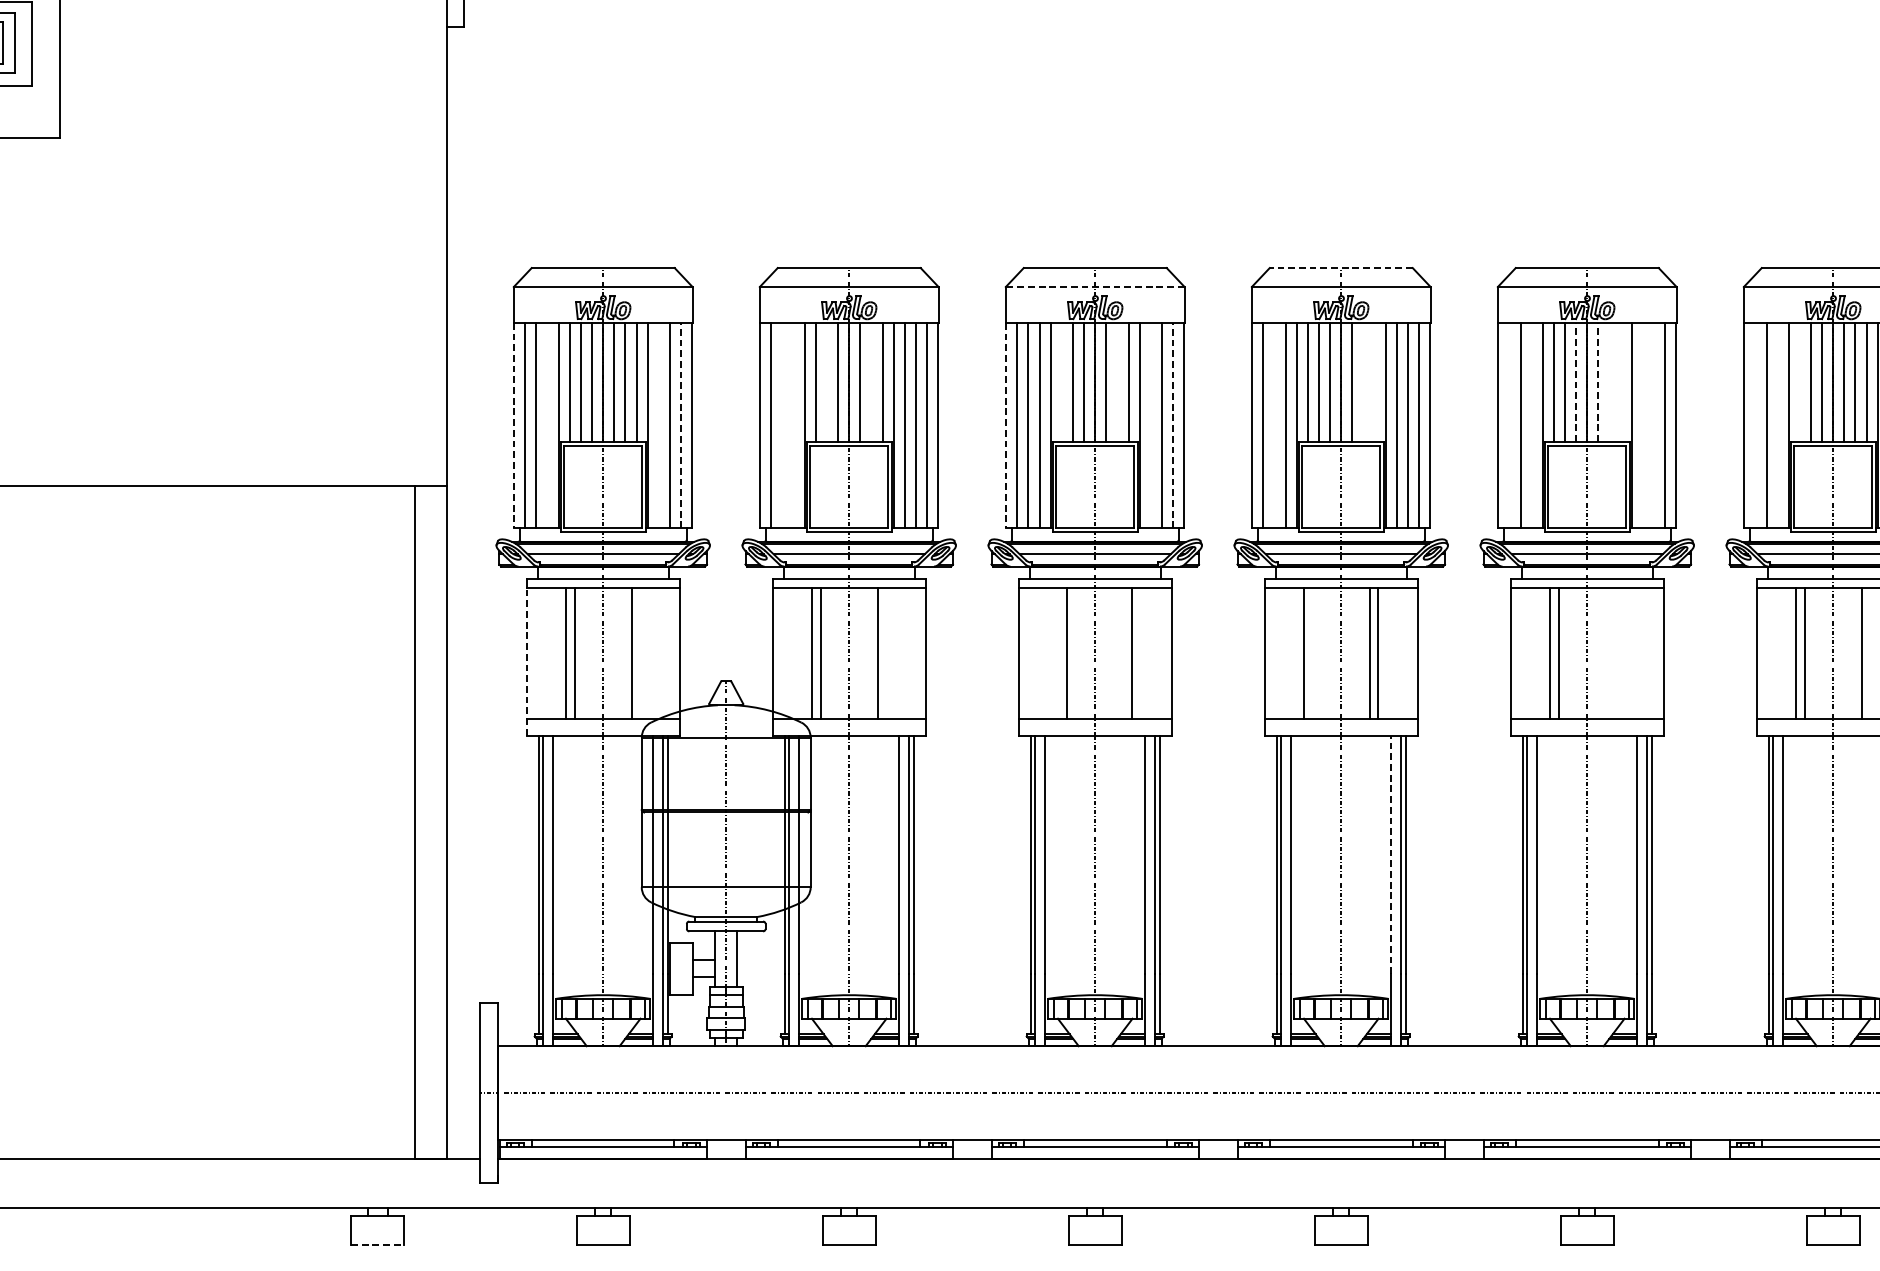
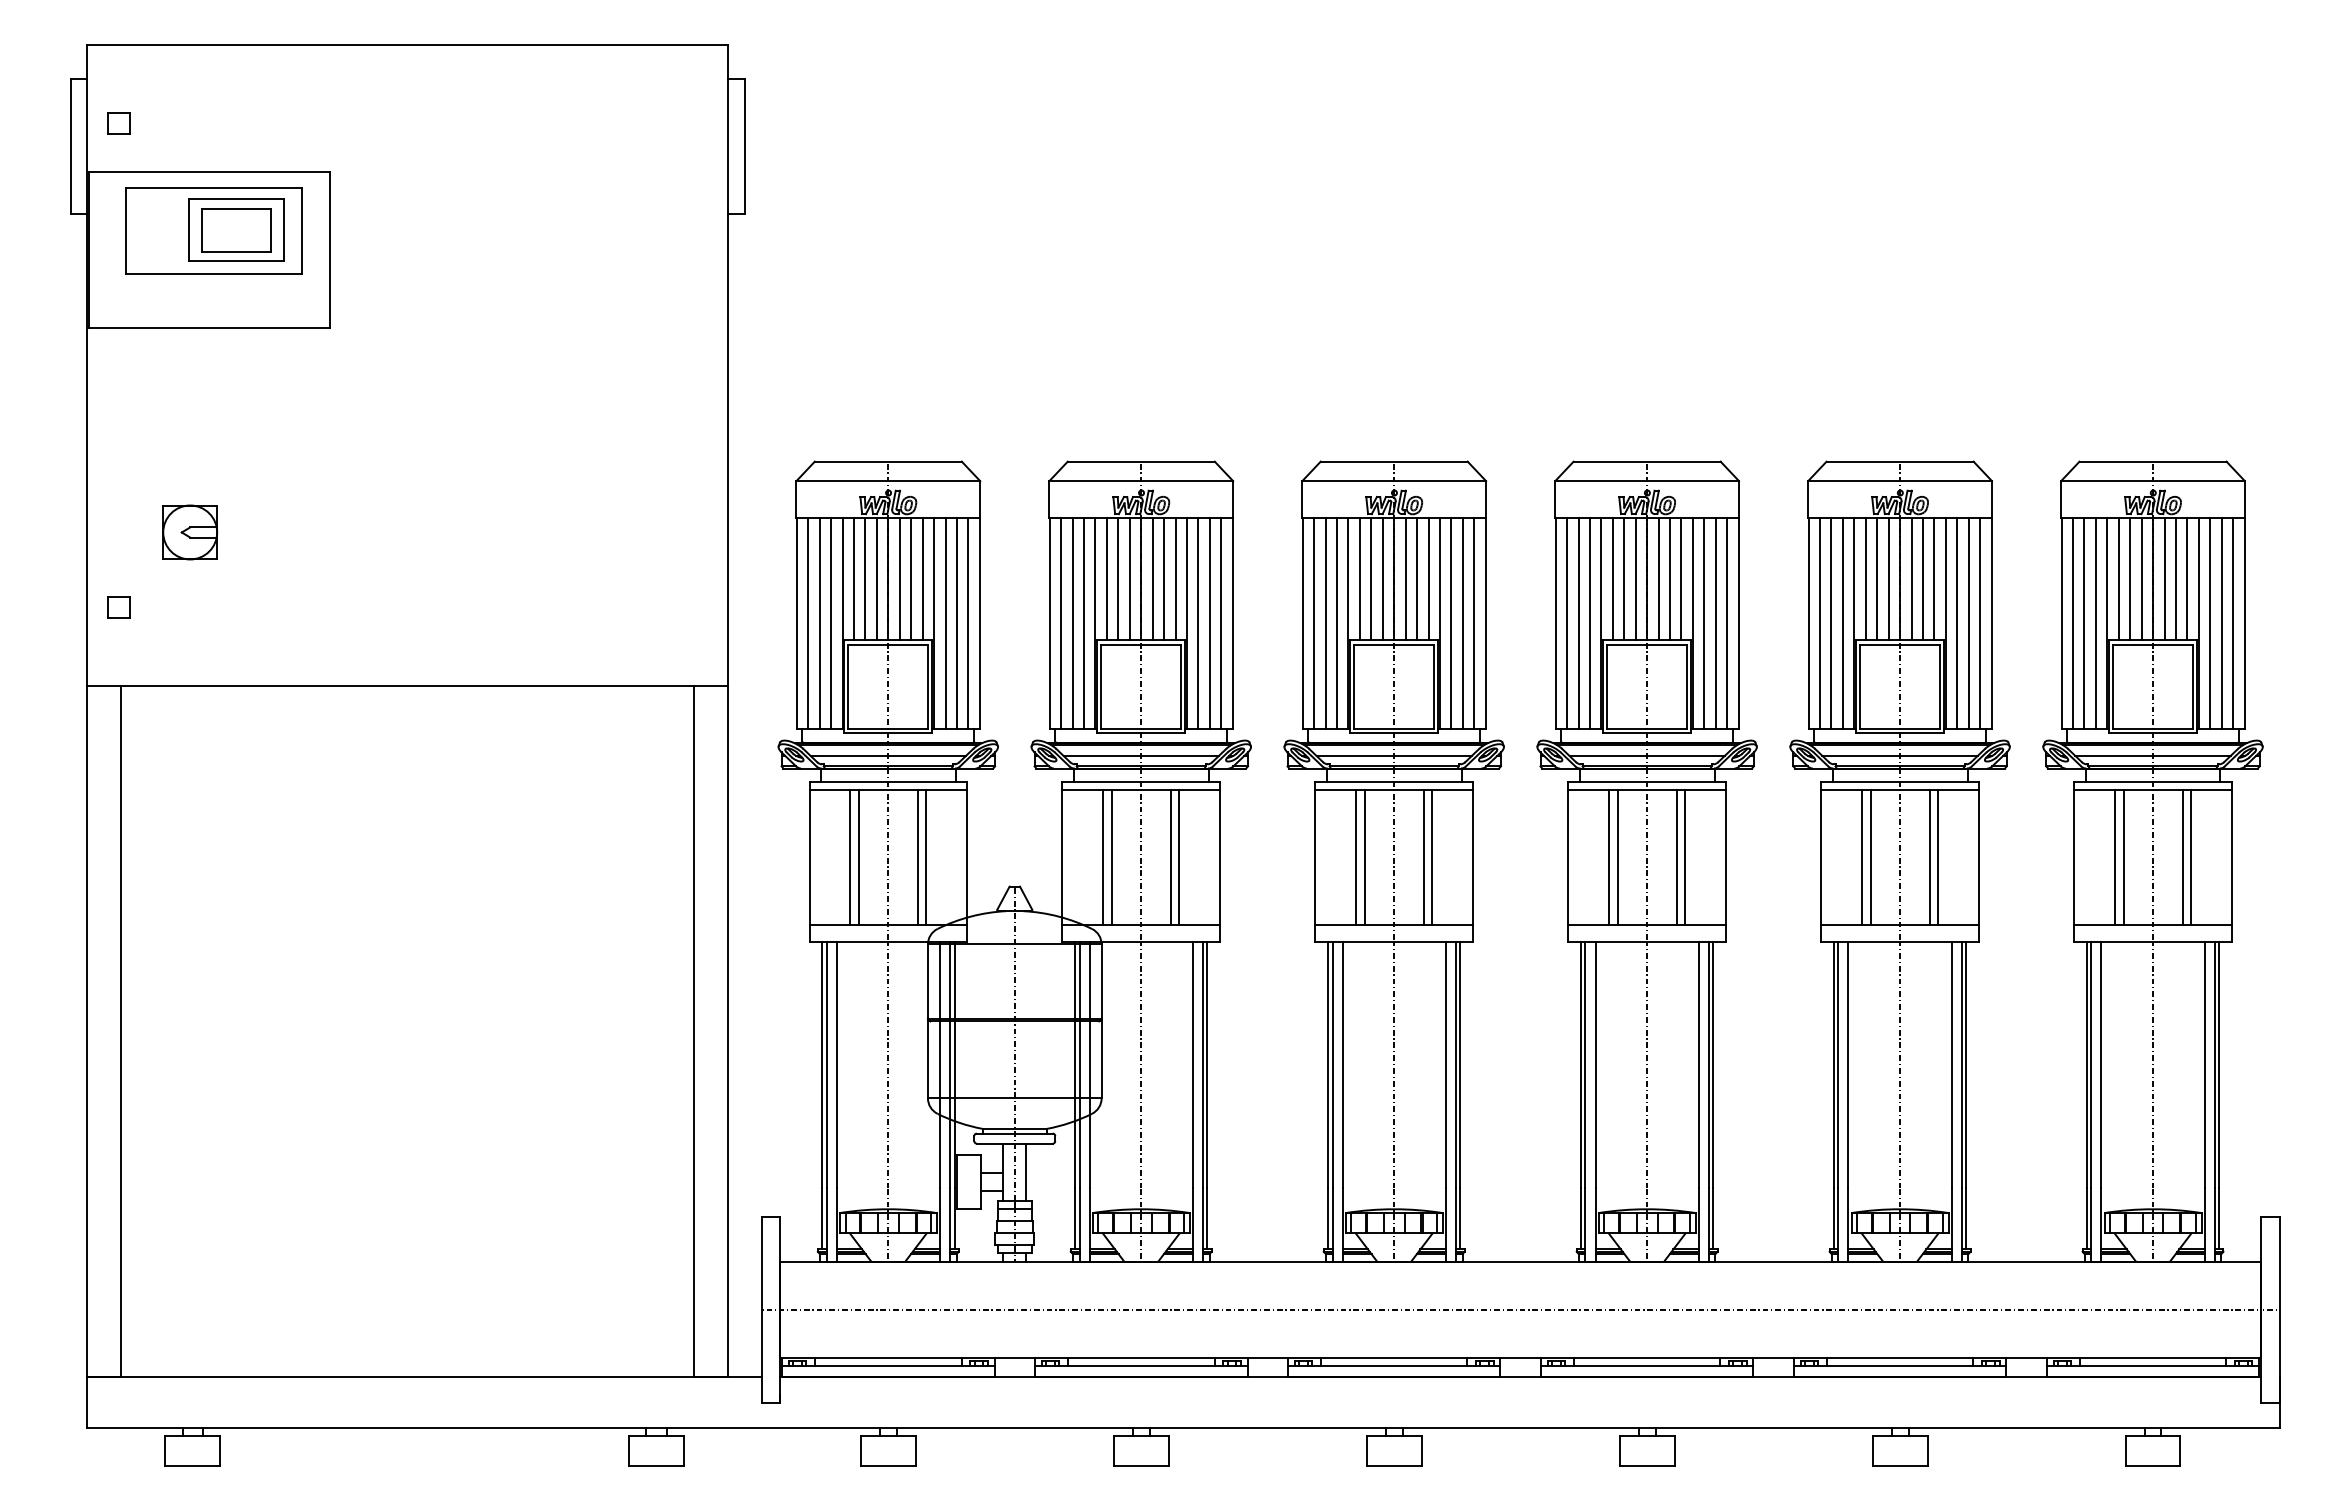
line: (1341, 267) -> (1647, 461), dashed -> solid
line: (1095, 287) -> (1394, 481), dashed -> solid
line: (827, 381) -> (1118, 578), added
line: (871, 381) -> (1164, 578), added
line: (1061, 381) -> (1359, 578), added
line: (1117, 381) -> (1417, 578), added
line: (1363, 381) -> (1670, 578), added
line: (1374, 381) -> (1681, 578), added
line: (1575, 381) -> (1888, 578), dashed -> solid
line: (1598, 381) -> (1911, 578), dashed -> solid
line: (1609, 381) -> (1922, 578), added
line: (1620, 381) -> (1934, 578), added
line: (1799, 381) -> (2118, 578), added
line: (513, 425) -> (796, 623), dashed -> solid
line: (547, 425) -> (831, 623), added
line: (658, 425) -> (945, 623), added
line: (681, 425) -> (968, 623), dashed -> solid
line: (782, 425) -> (1072, 623), added
line: (794, 425) -> (1084, 623), added
line: (1006, 425) -> (1302, 623), dashed -> solid
line: (1150, 425) -> (1451, 623), added
line: (1173, 425) -> (1474, 623), dashed -> solid
line: (1274, 425) -> (1578, 623), added
line: (1508, 425) -> (1819, 623), added
line: (1531, 425) -> (1842, 623), added
line: (1643, 425) -> (1957, 623), added
line: (1653, 425) -> (1968, 623), added
line: (1754, 425) -> (2072, 623), added
line: (1777, 425) -> (2095, 623), added
line: (640, 653) -> (926, 857), added
line: (886, 653) -> (1179, 857), added
line: (1058, 653) -> (1356, 857), added
line: (1123, 653) -> (1423, 857), added
line: (1312, 653) -> (1617, 857), added
line: (1615, 653) -> (1929, 857), added
line: (1624, 653) -> (1938, 857), added
line: (1869, 653) -> (2190, 857), added
line: (526, 660) -> (809, 865), dashed -> solid
line: (1391, 854) -> (1698, 1064), dashed -> solid
line: (377, 1244) -> (656, 1465), dashed -> solid

